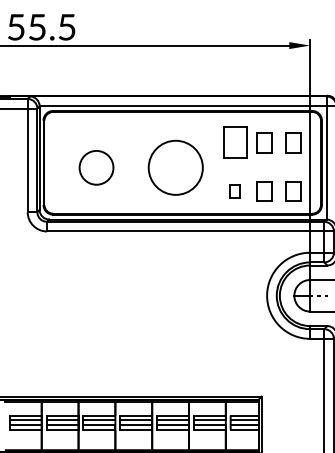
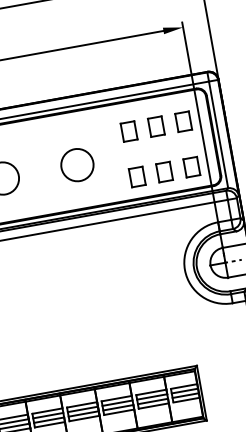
part: (235, 142) -> (129, 131), size x0.62
circle: (175, 167) -> (77, 164), size x0.62
part: (235, 191) -> (137, 177), size x1.43

